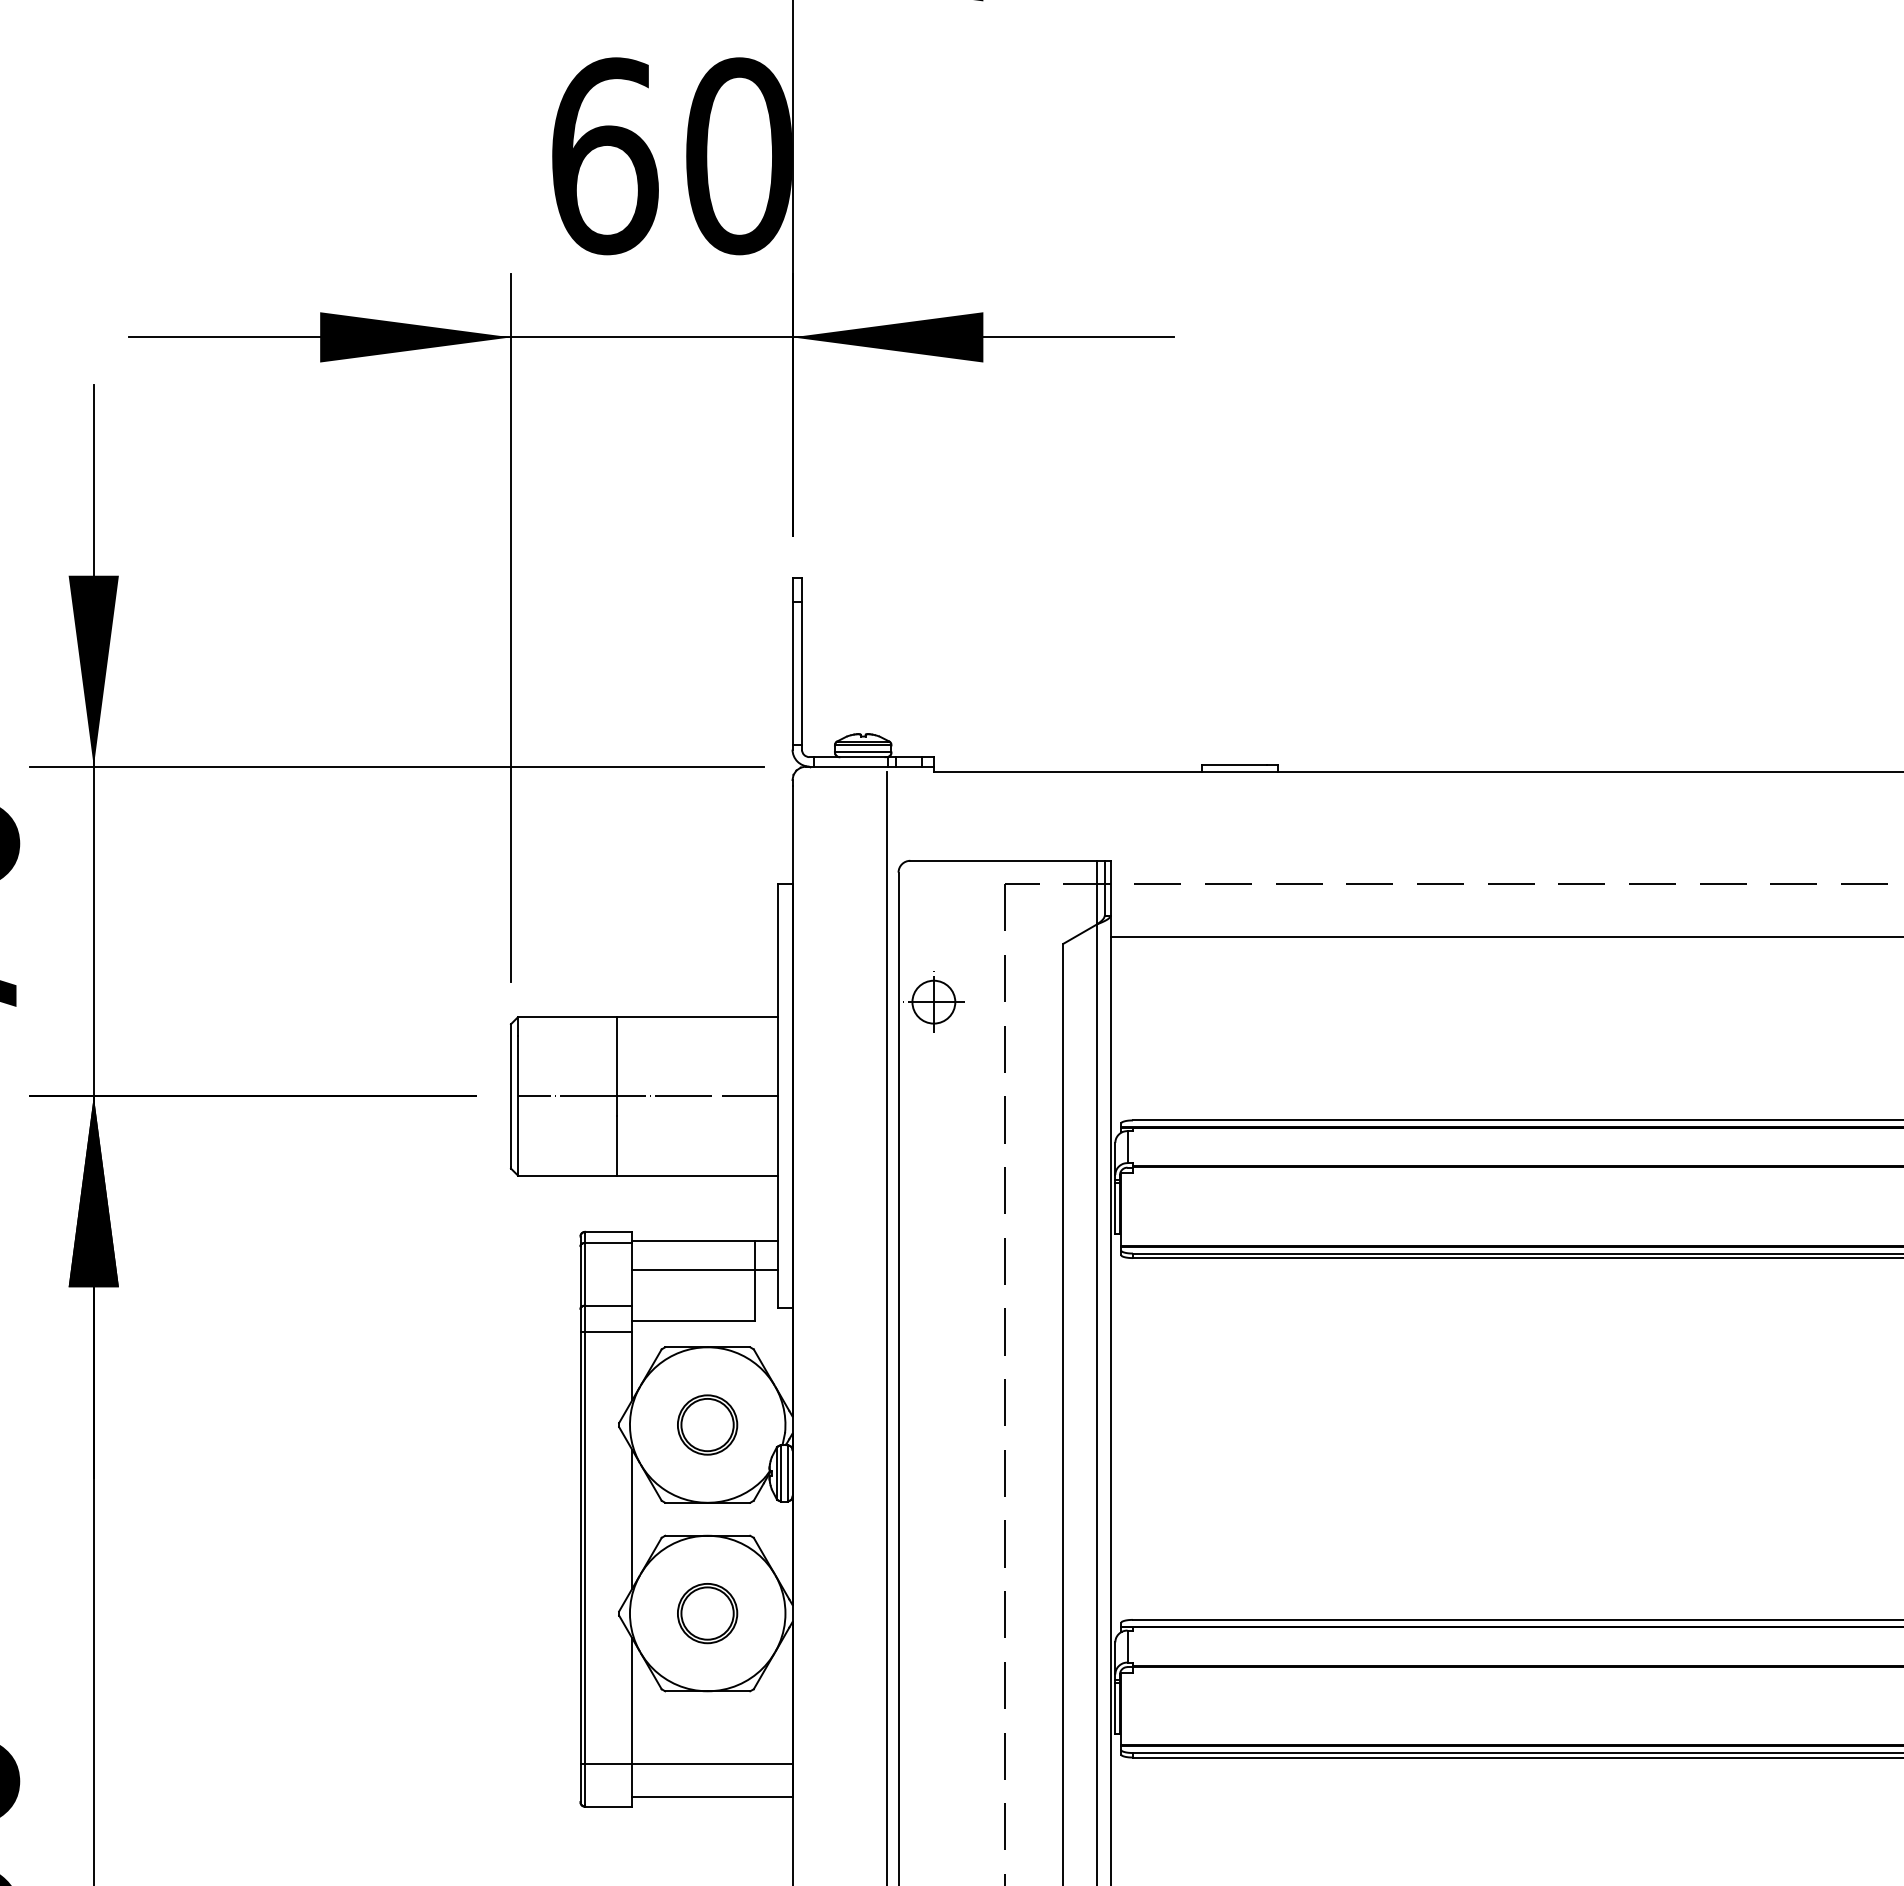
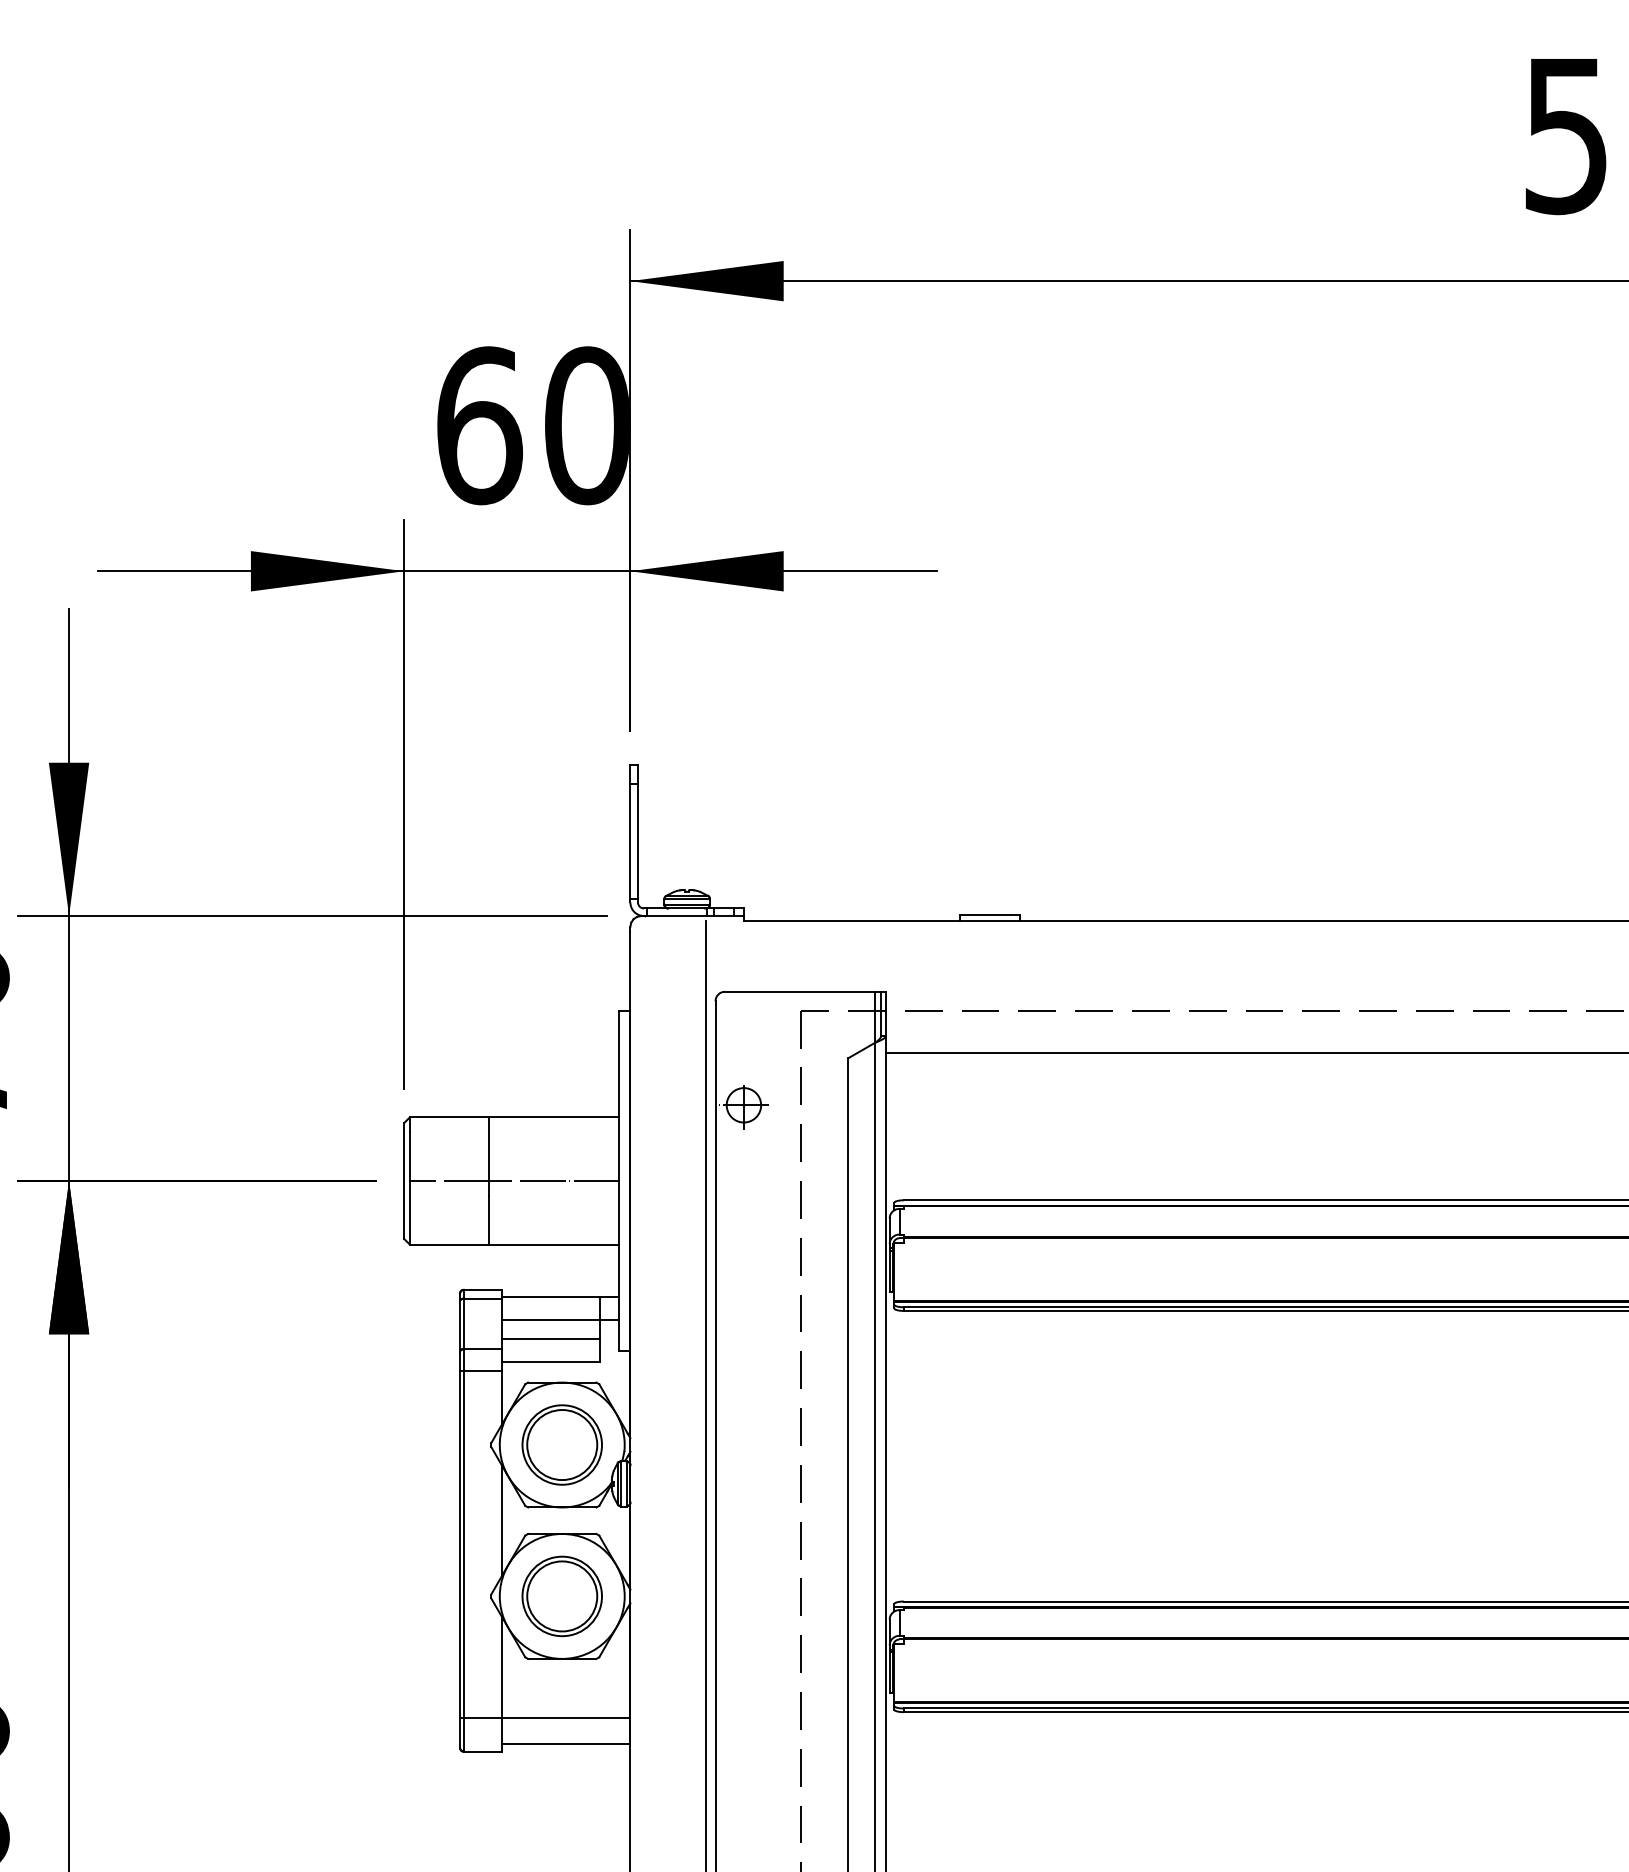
line: (693, 1293) -> (550, 1339), added
part: (706, 1424) -> (561, 1444), size x1.67
part: (706, 1613) -> (561, 1596), size x1.67

